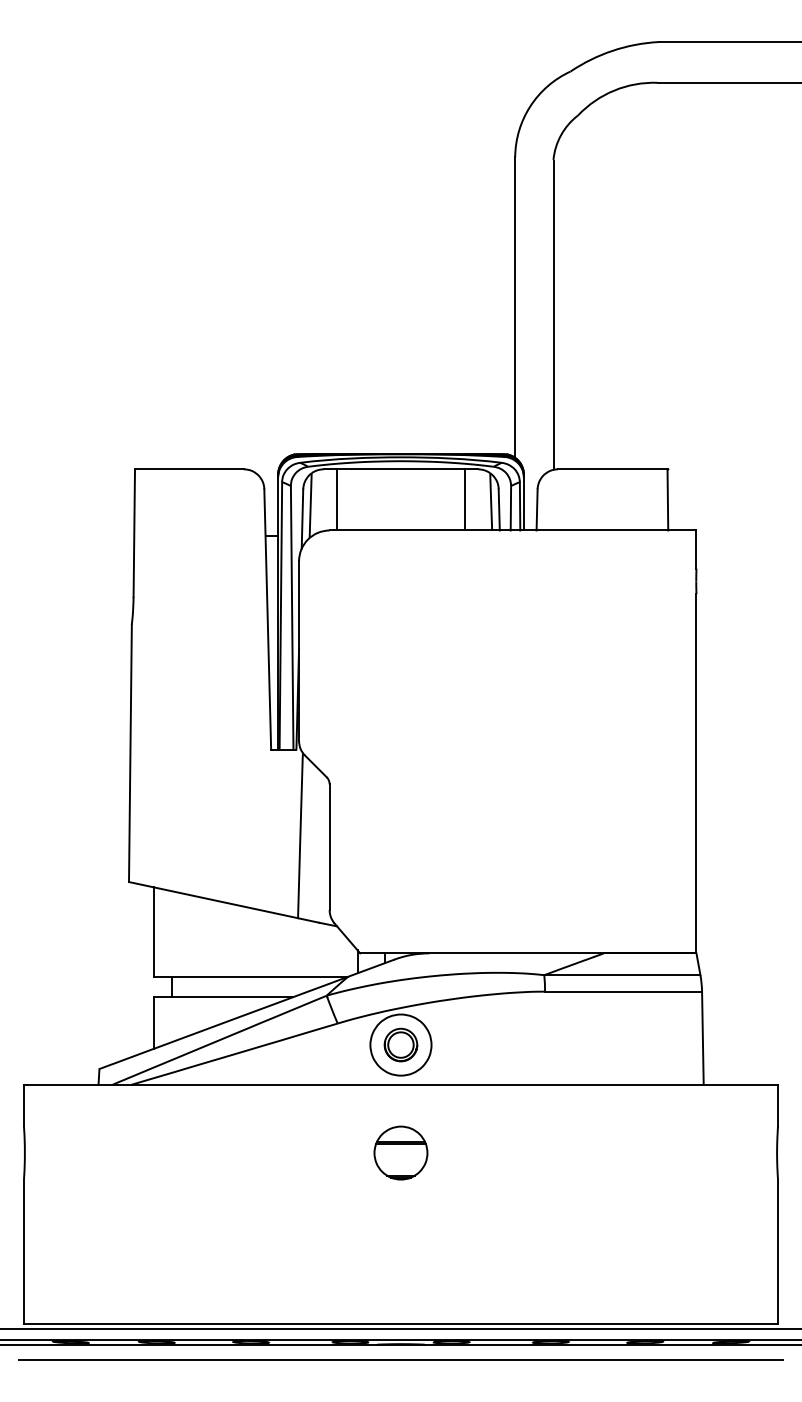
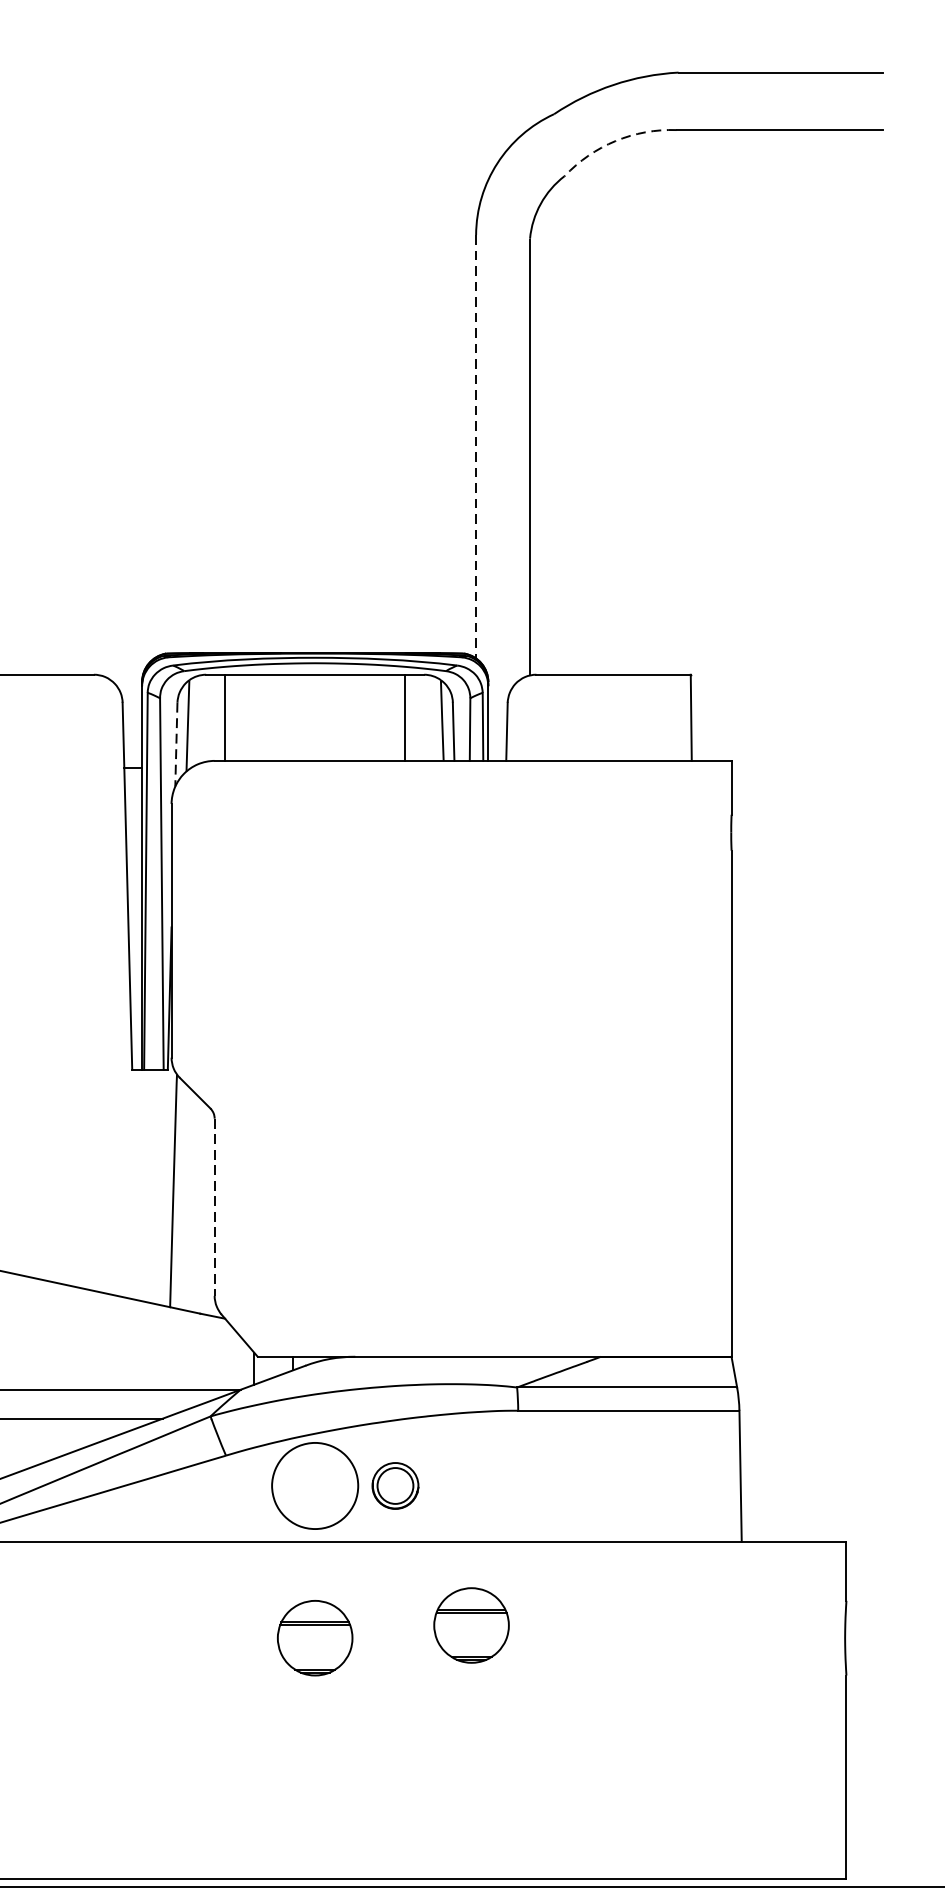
arc: (614, 90) -> (616, 140), solid -> dashed
line: (515, 308) -> (476, 448), solid -> dashed
line: (302, 518) -> (176, 743), solid -> dashed
line: (329, 847) -> (214, 1207), solid -> dashed
part: (400, 1044) -> (394, 1485), moved
part: (511, 1143) -> (470, 1624), added

